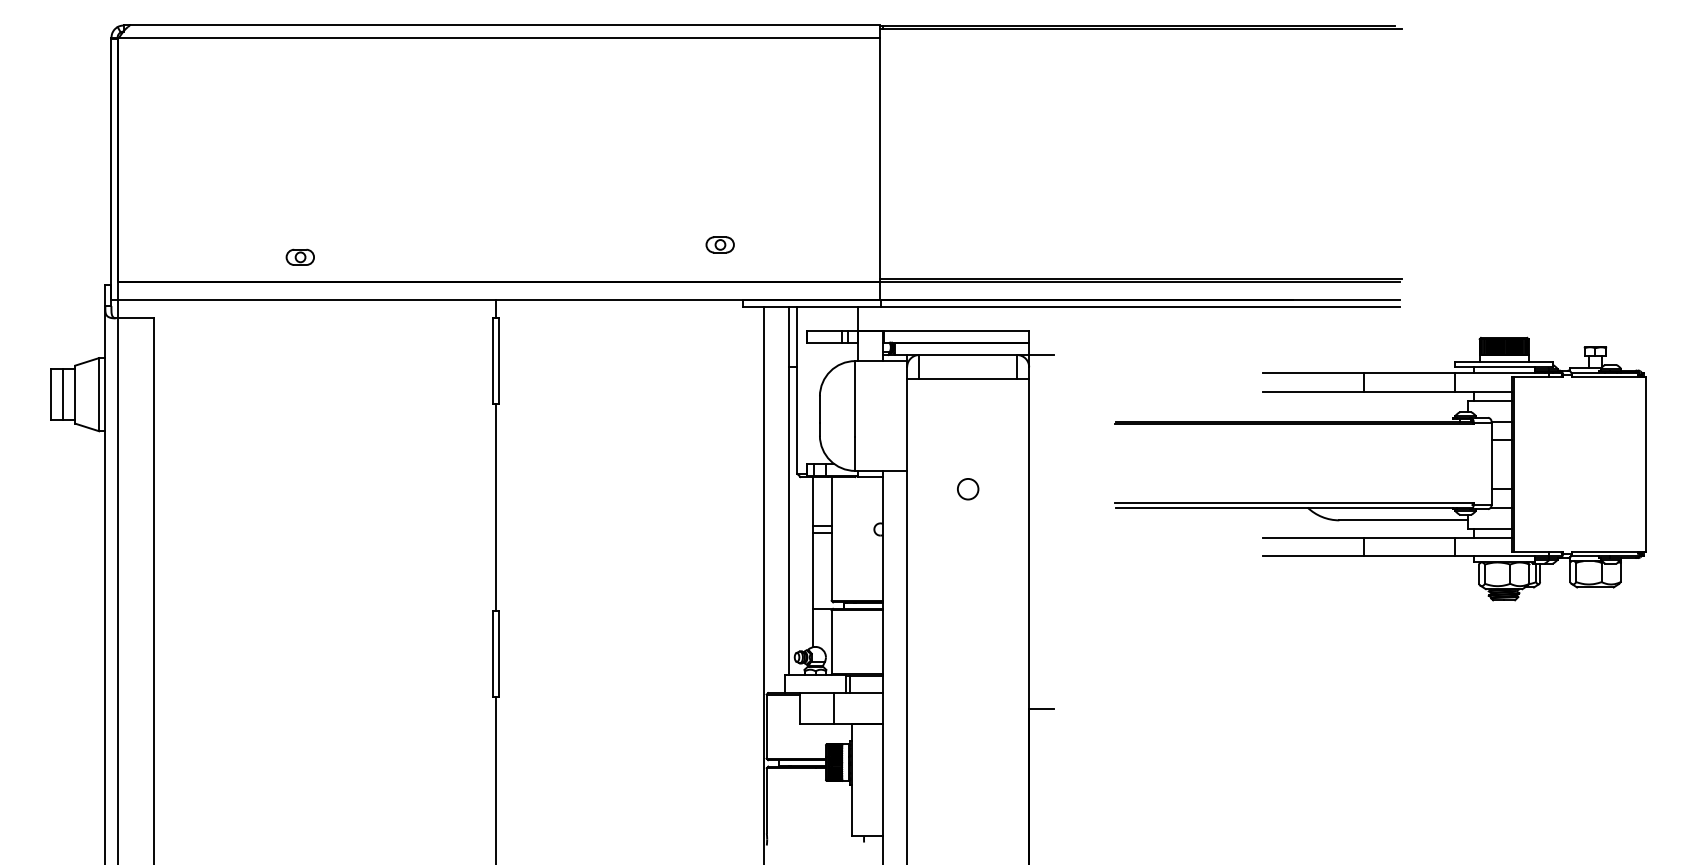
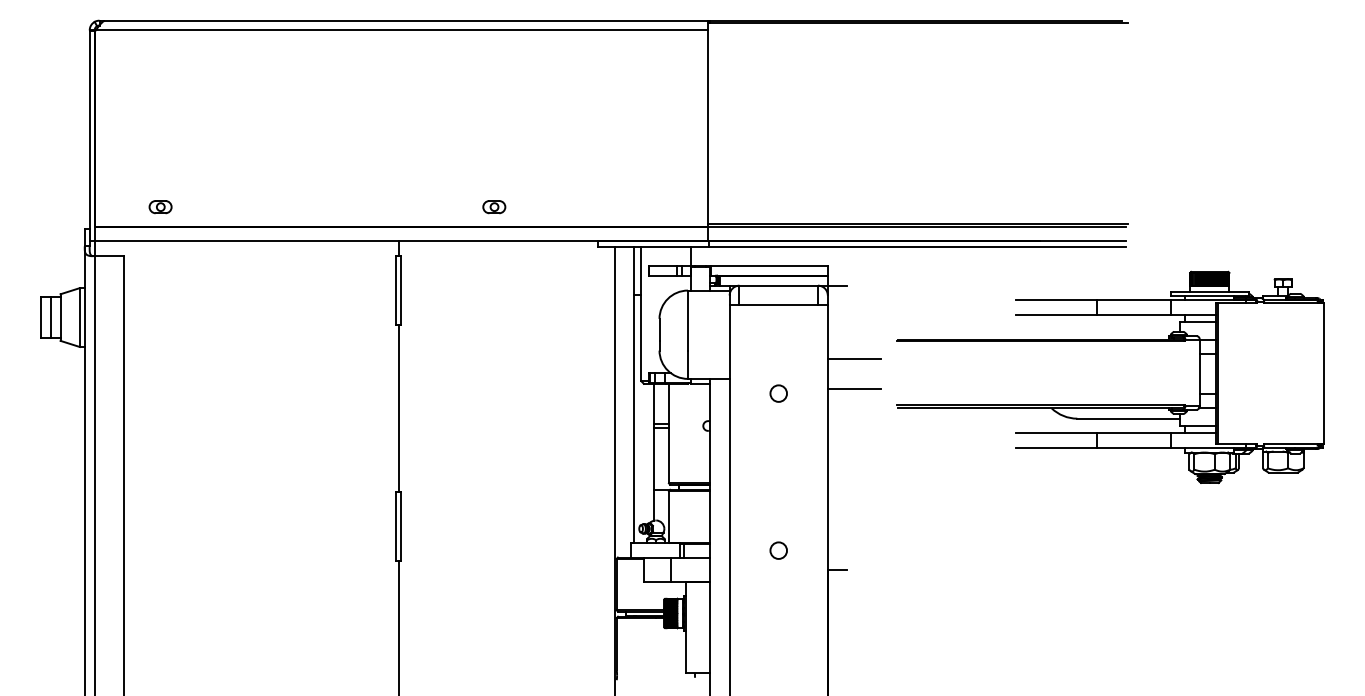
part: (720, 245) -> (494, 207), moved
part: (300, 257) -> (160, 207), moved
line: (1061, 446) -> (853, 359), added
line: (1061, 482) -> (853, 388), added
circle: (967, 684) -> (778, 550), added

